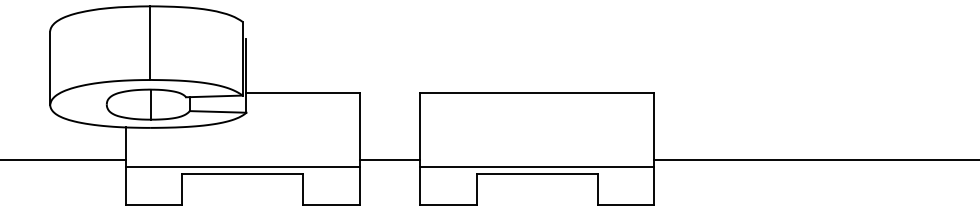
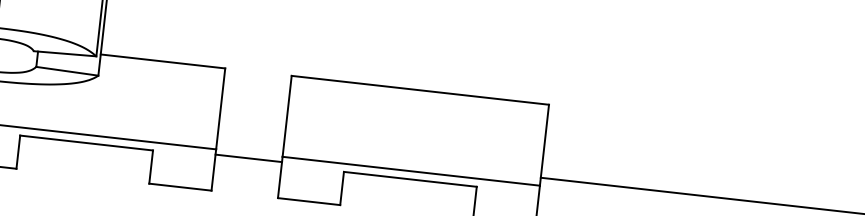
line: (389, 159) -> (248, 157), moved

